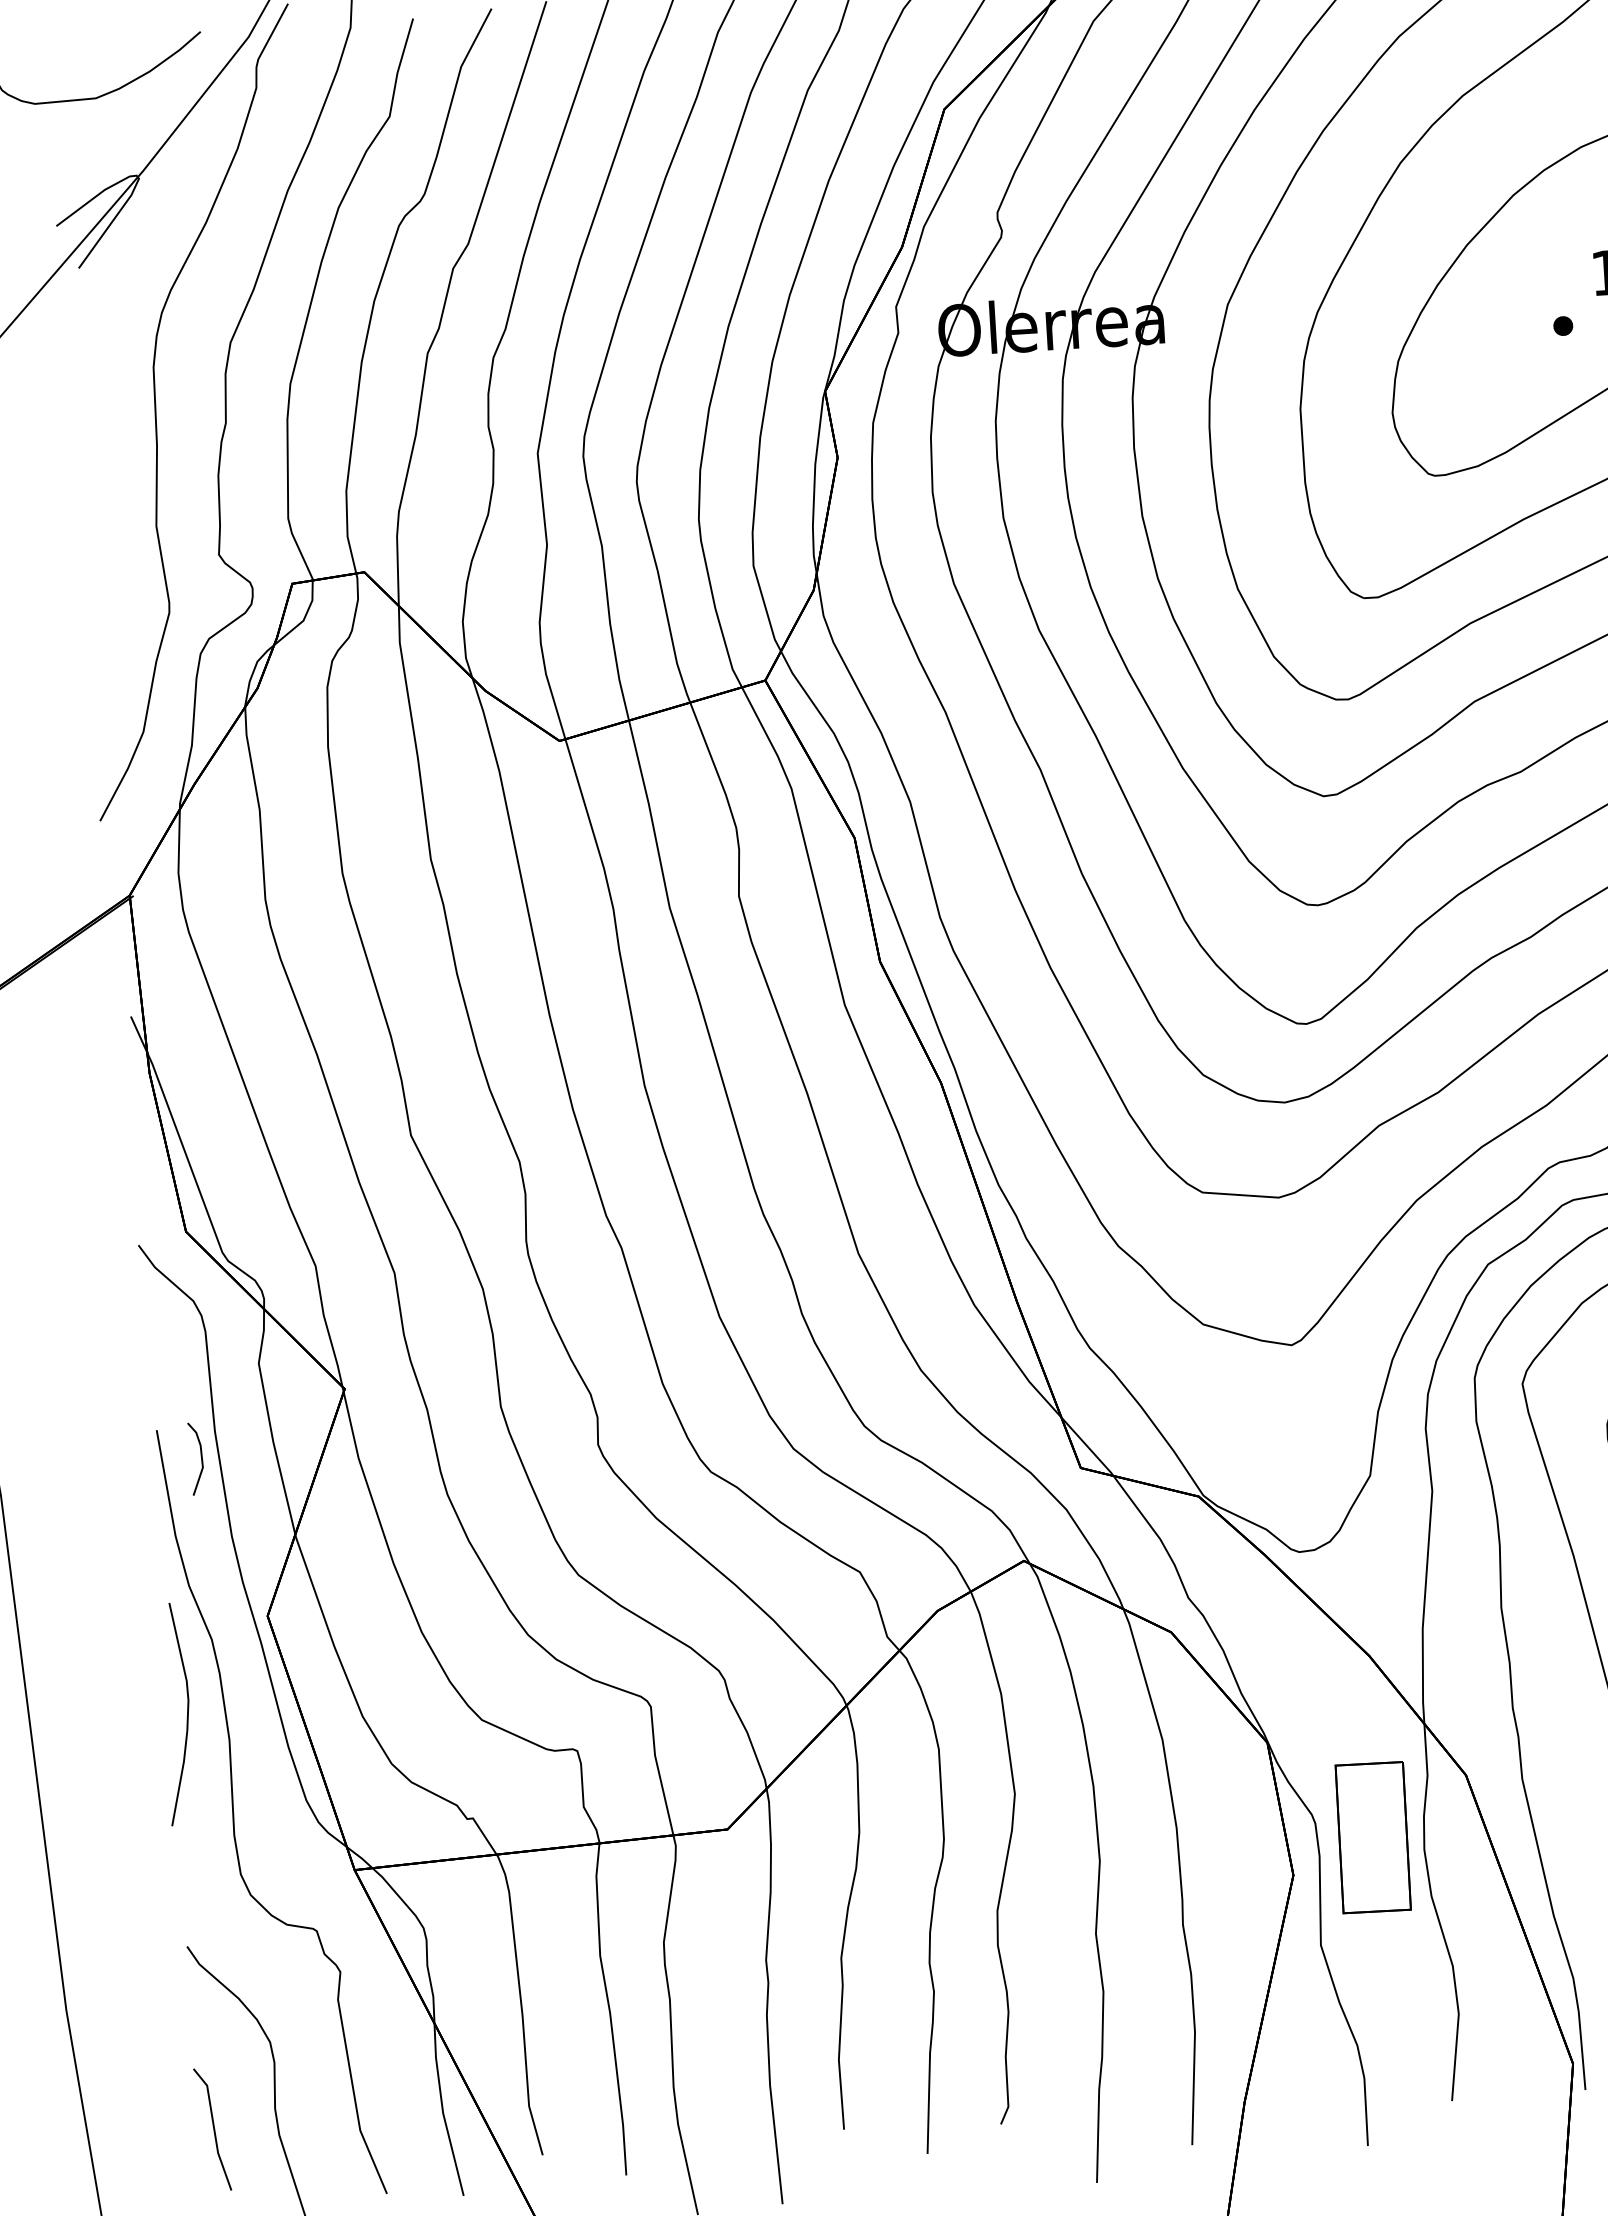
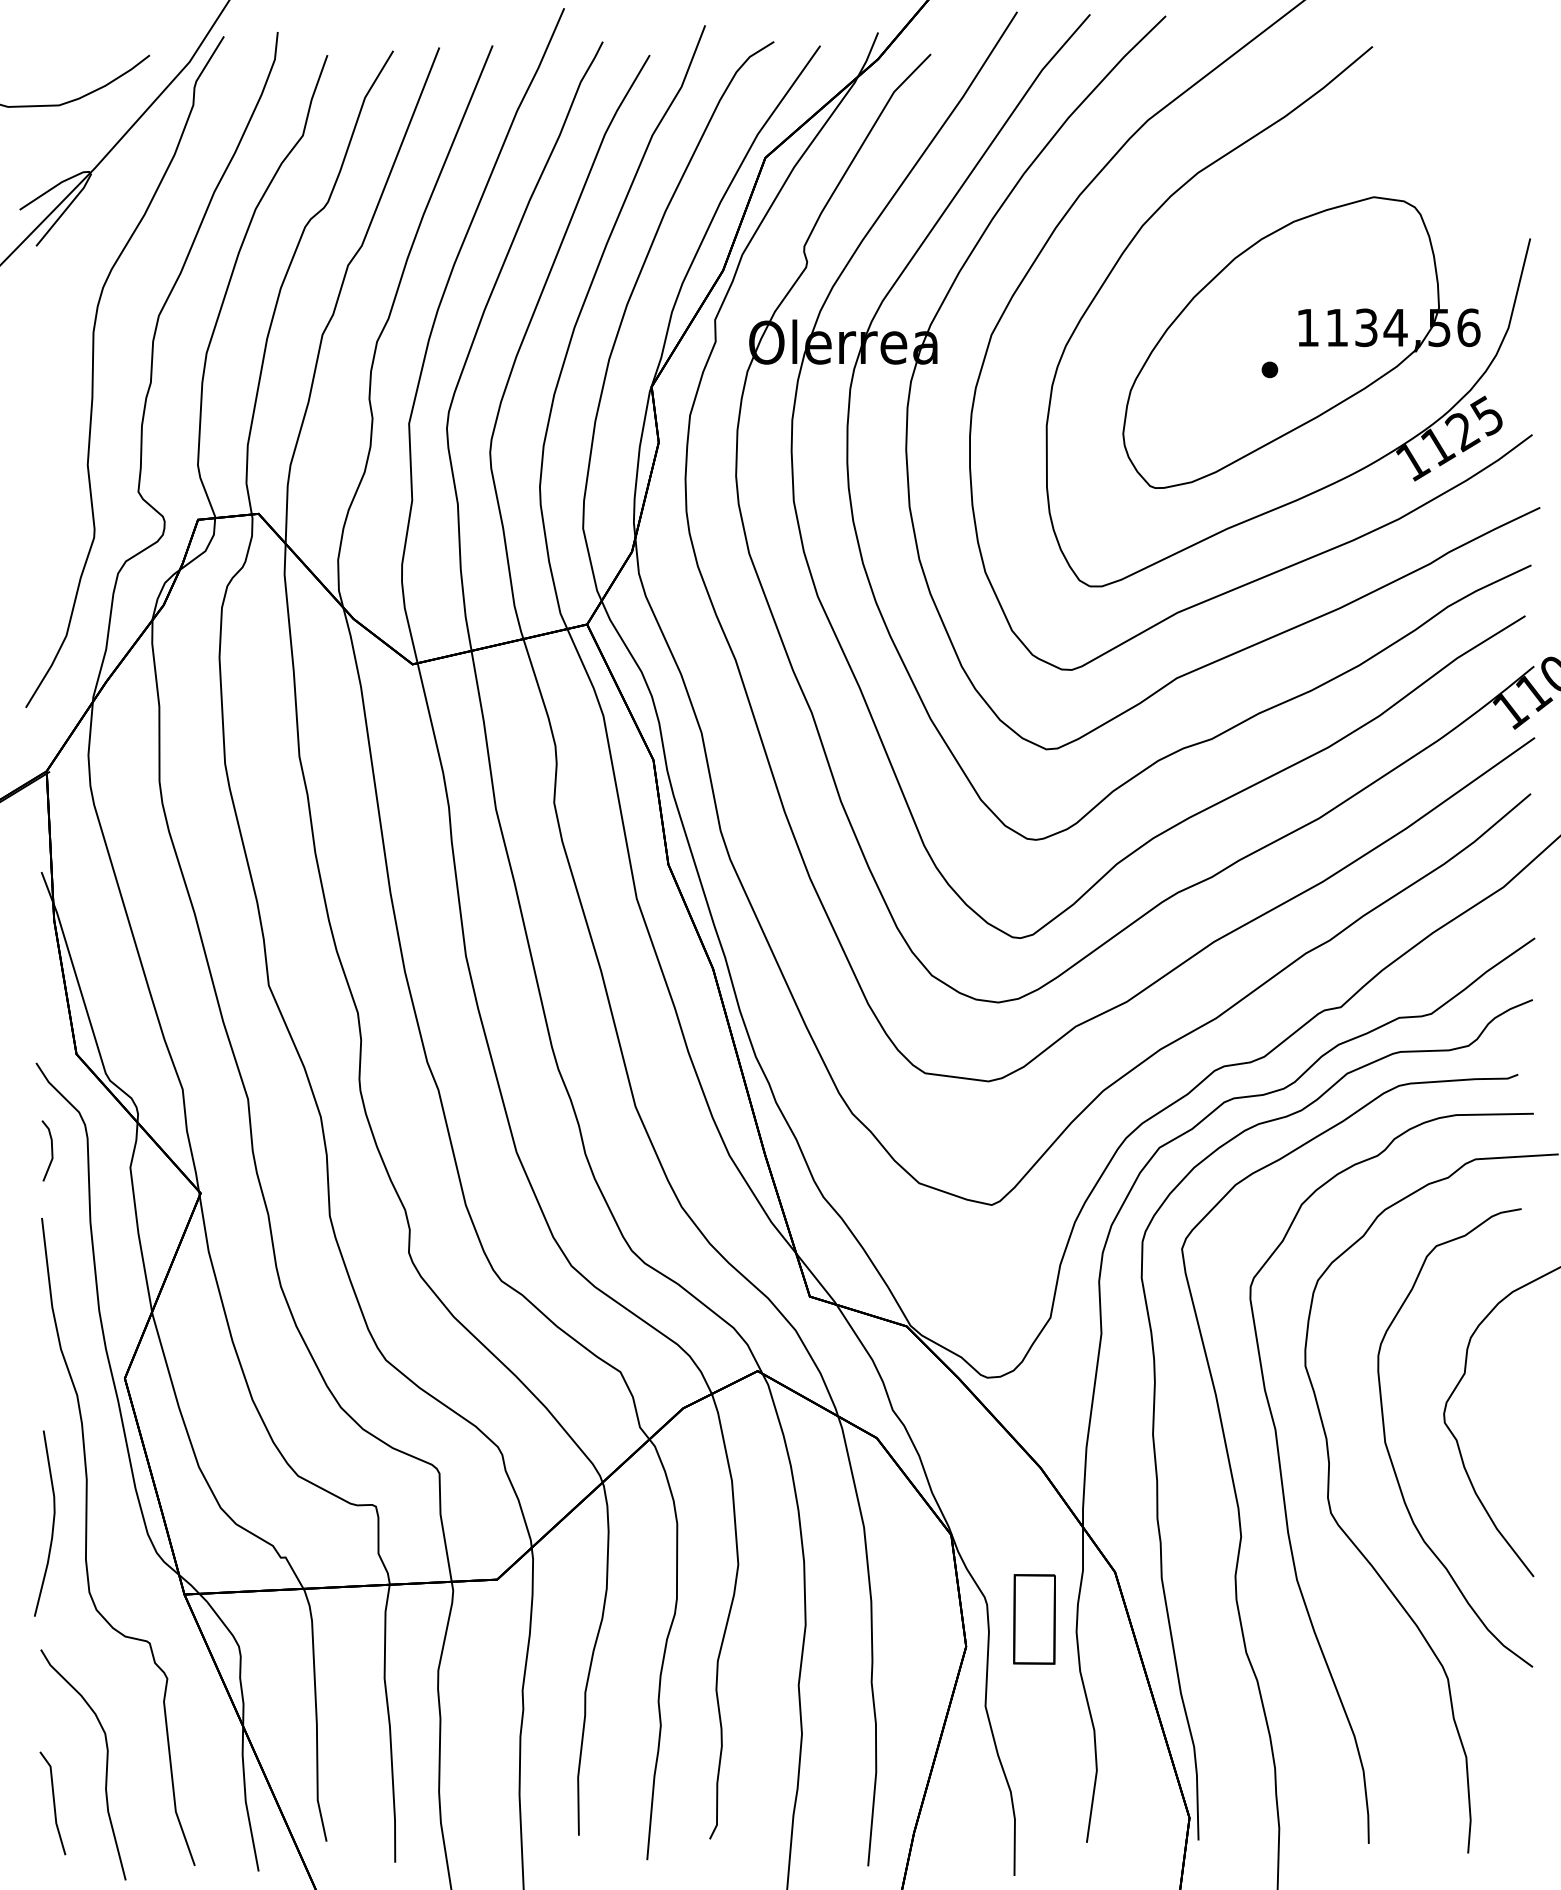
line: (201, 1458) -> (51, 1150), moved
curve: (186, 1713) -> (52, 1523), moved
part: (1373, 1837) -> (1034, 1619), size x0.71

